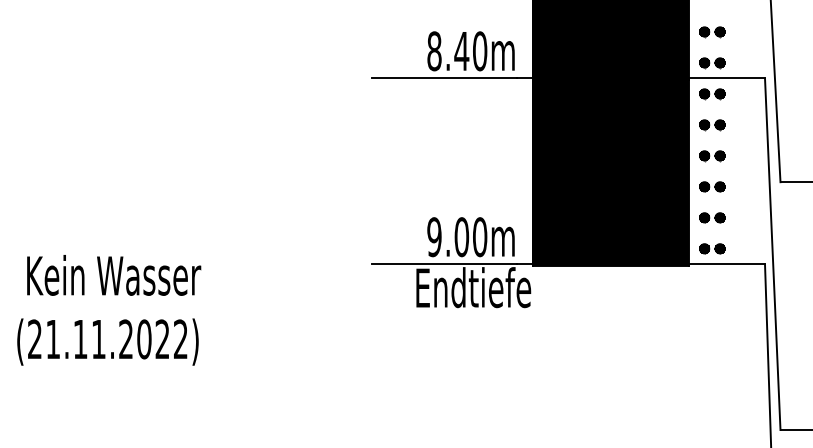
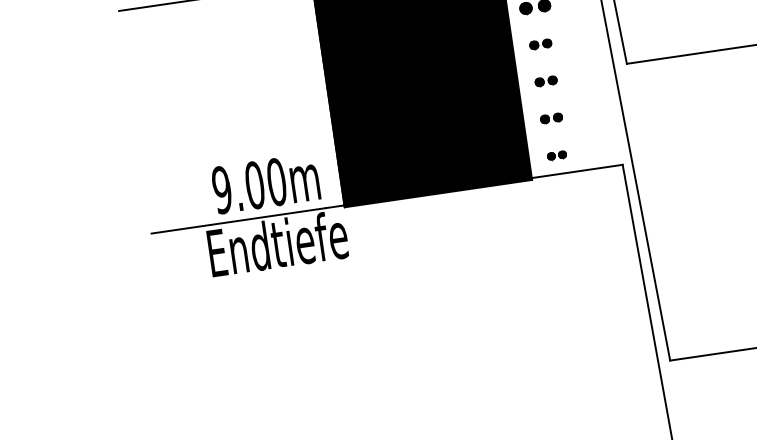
part: (712, 156) -> (540, 44), size x0.7
part: (712, 186) -> (546, 80), size x0.7
part: (712, 217) -> (551, 117), size x0.7
part: (712, 248) -> (557, 155), size x0.6

